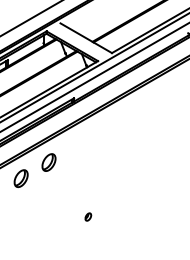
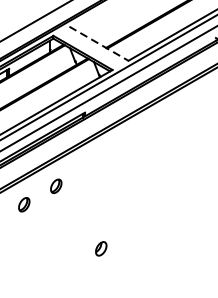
line: (86, 38) -> (99, 44), solid -> dashed
part: (48, 162) -> (55, 186), size x0.7
part: (20, 178) -> (23, 204), size x0.7
part: (88, 216) -> (101, 248), size x1.6

